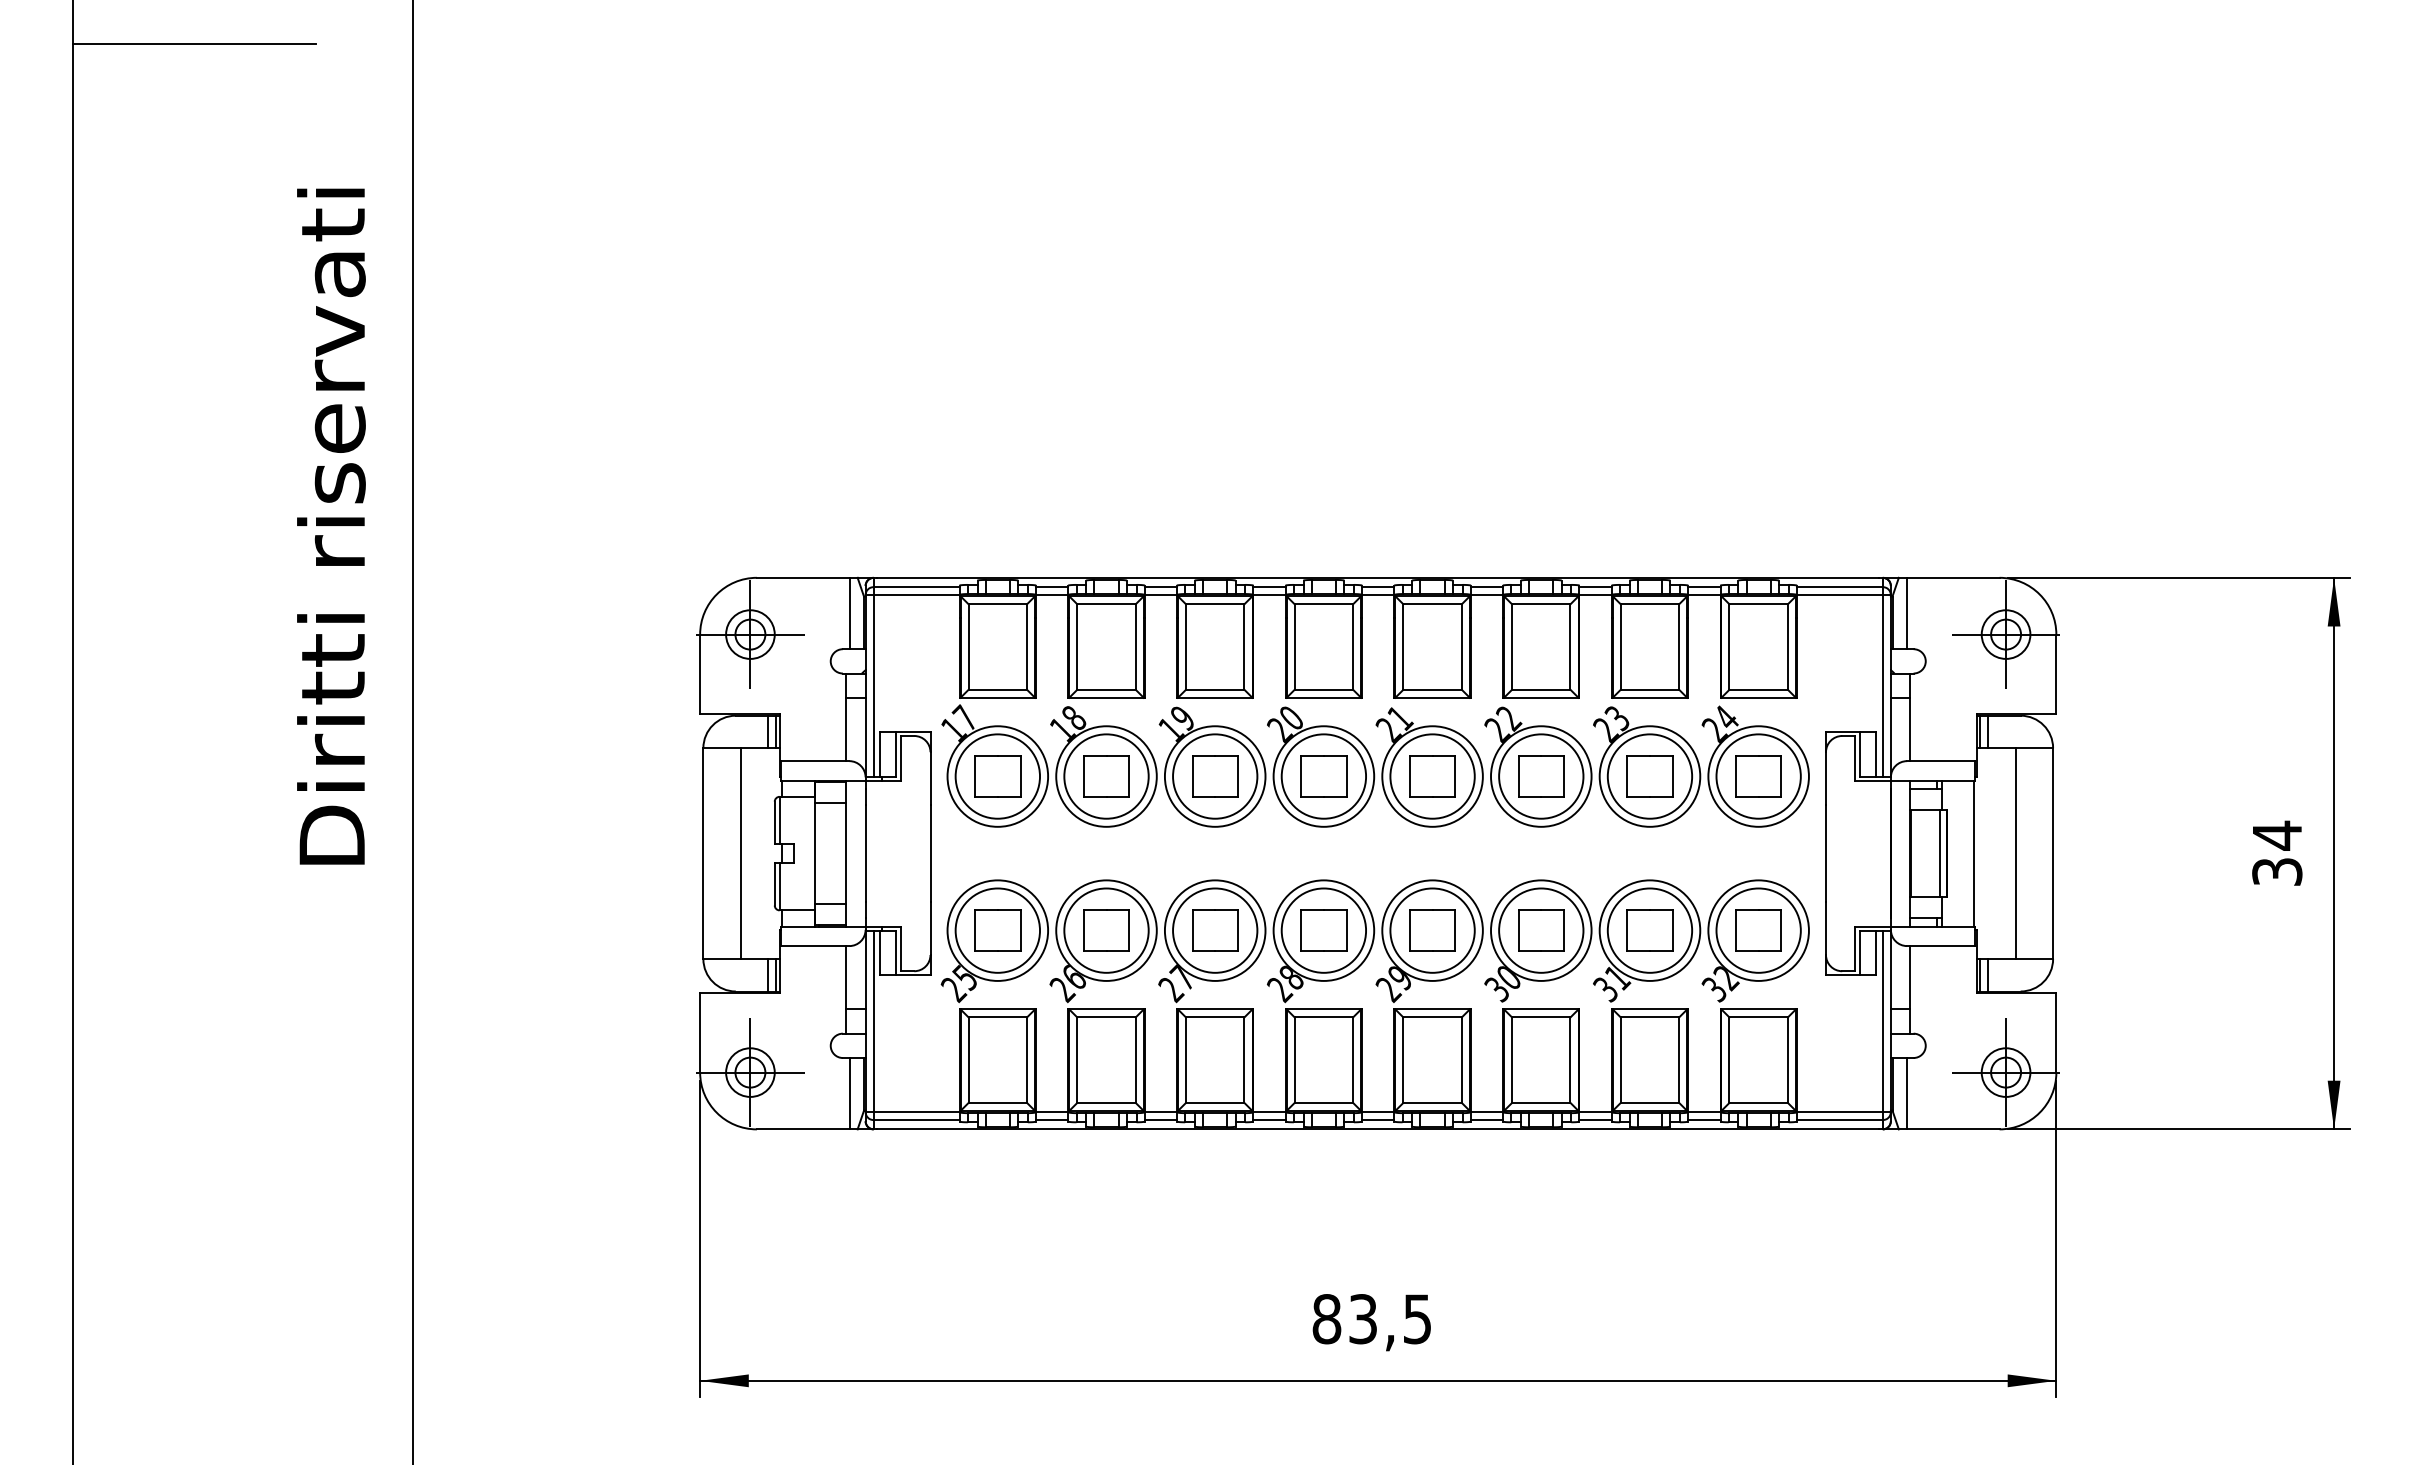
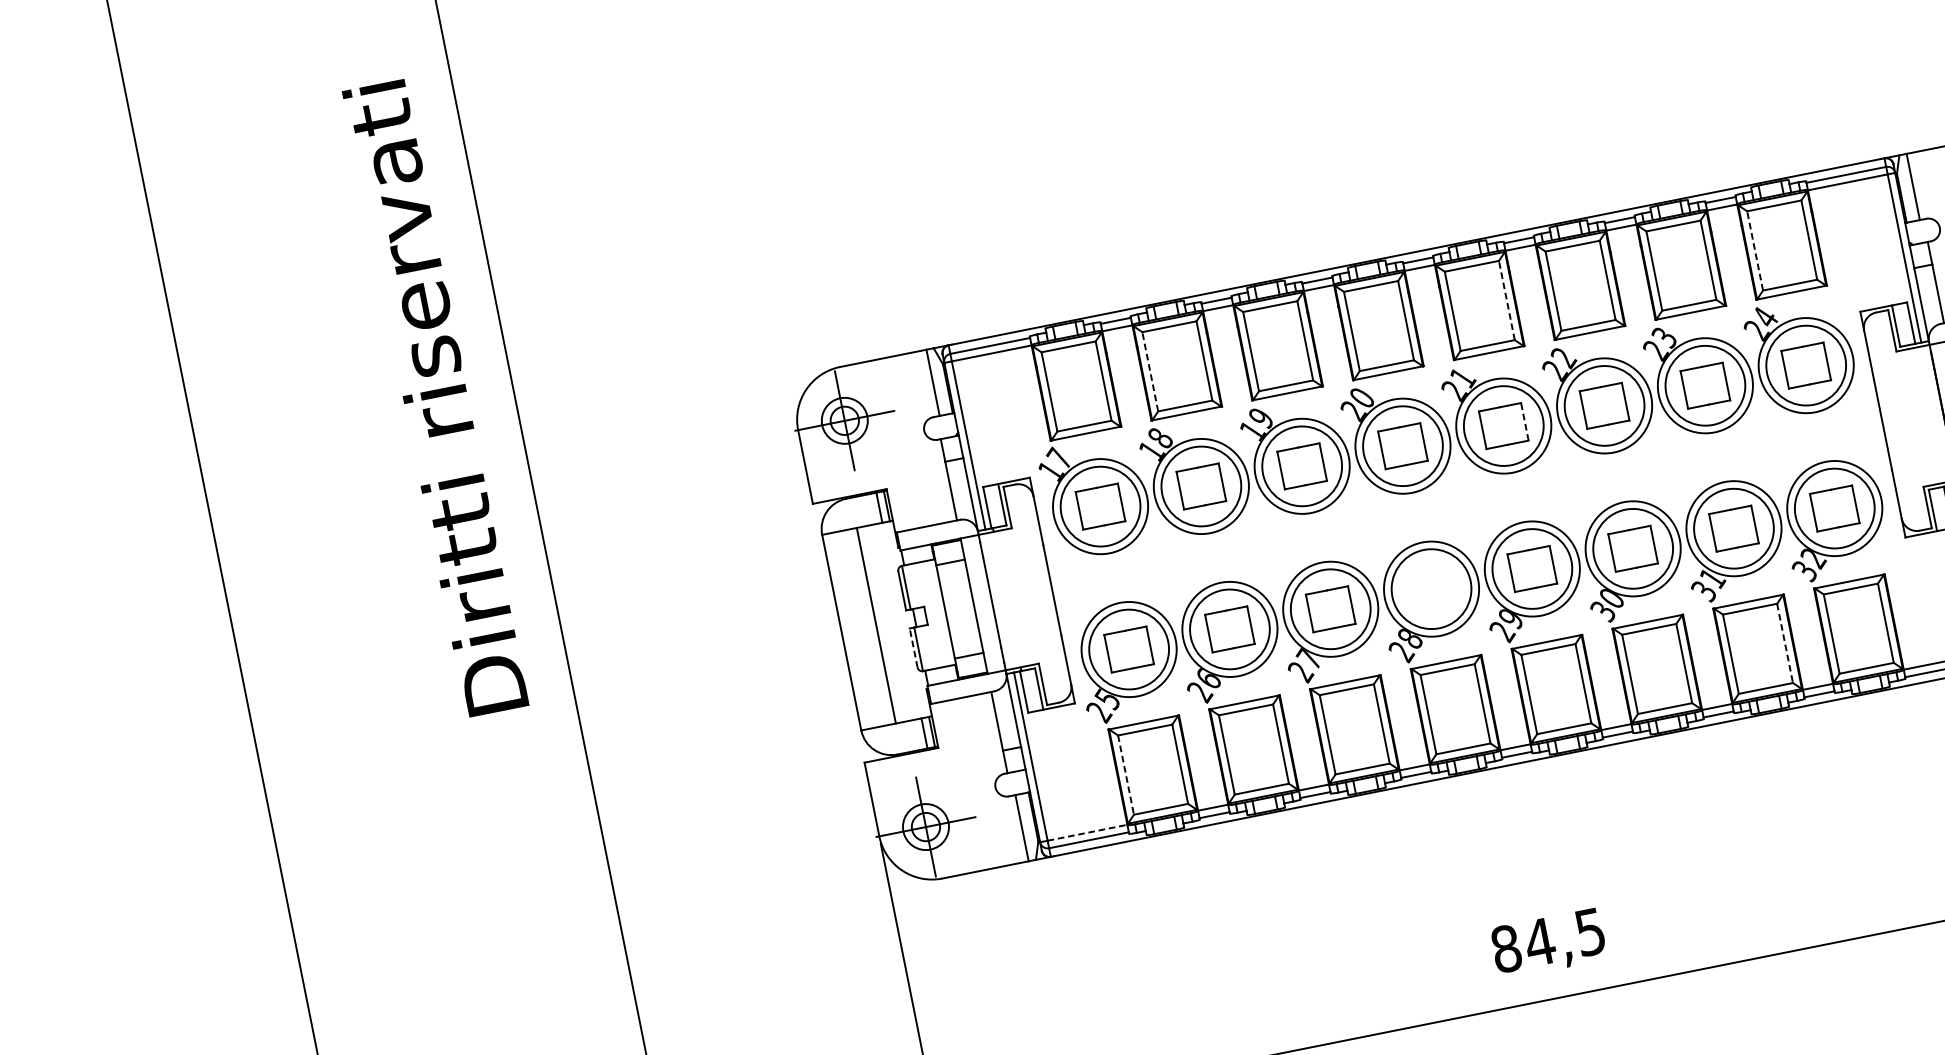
line: (1077, 647) -> (1150, 372), solid -> dashed
line: (1461, 647) -> (1506, 301), solid -> dashed
line: (1729, 647) -> (1755, 251), solid -> dashed
line: (1455, 776) -> (1525, 421), solid -> dashed
line: (774, 883) -> (913, 647), solid -> dashed
part: (1323, 930) -> (1431, 589), removed
line: (968, 1060) -> (1125, 775), solid -> dashed
line: (1679, 1060) -> (1785, 643), solid -> dashed
line: (916, 1112) -> (1087, 833), solid -> dashed
text: (1363, 1319) -> (1540, 942), 83,5 -> 84,5

